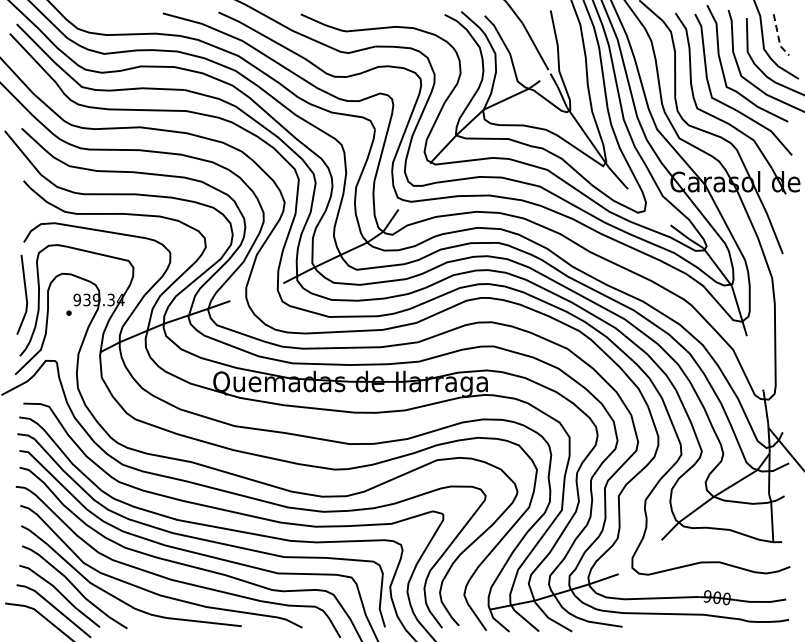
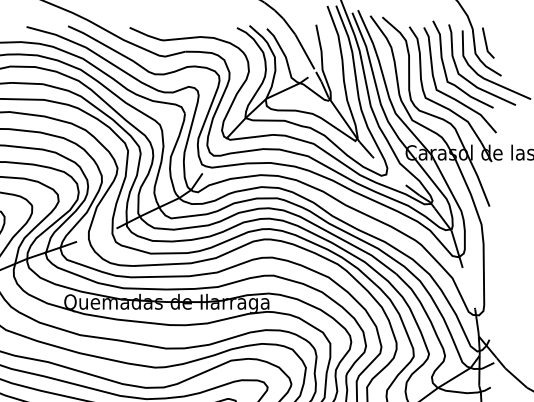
line: (778, 37) -> (486, 44), dashed -> solid

